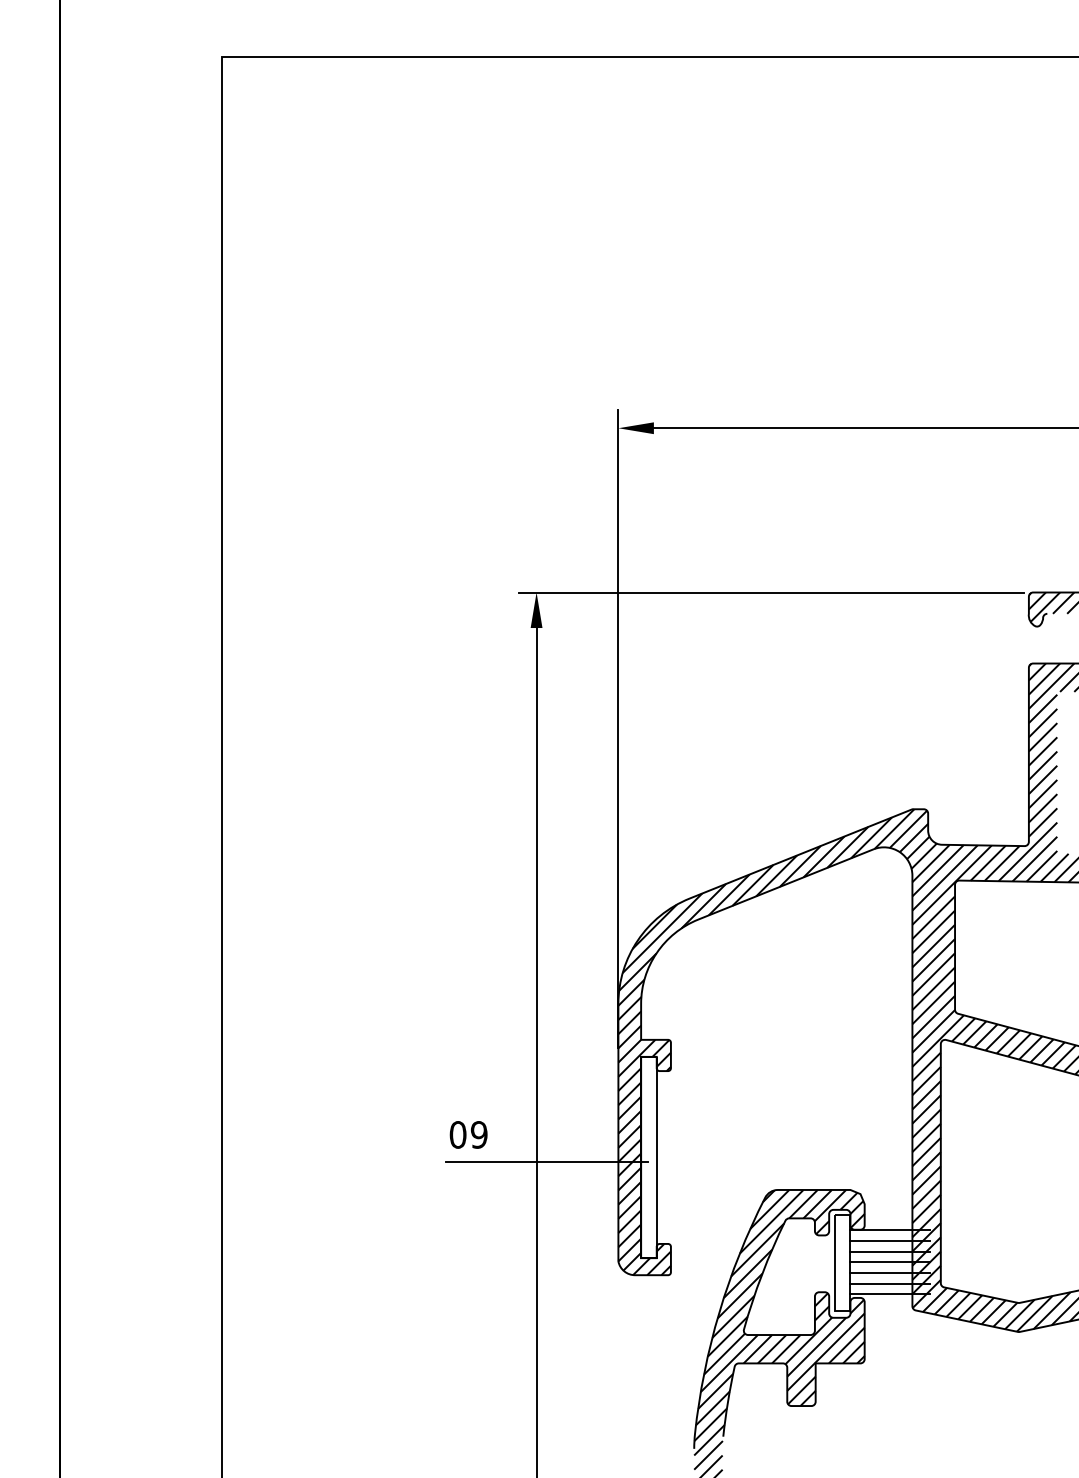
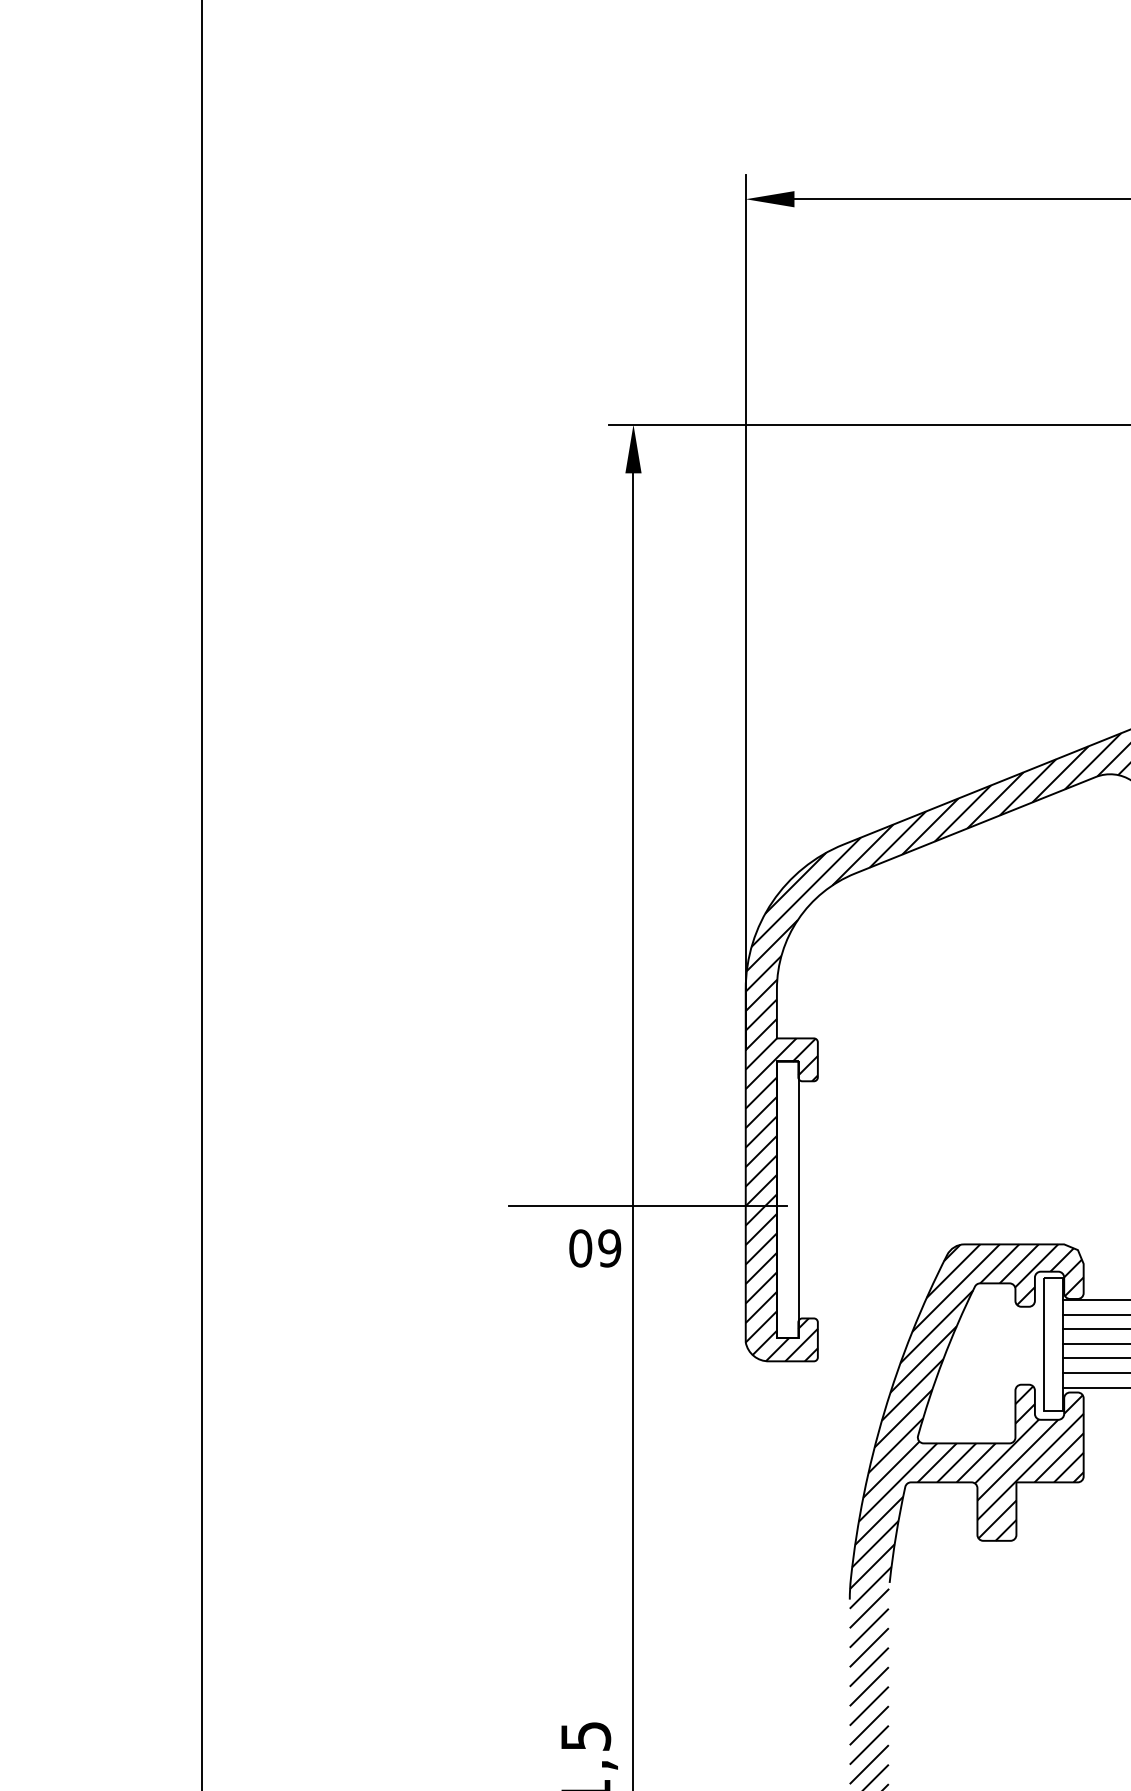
text: (468, 1134) -> (594, 1247), moved

